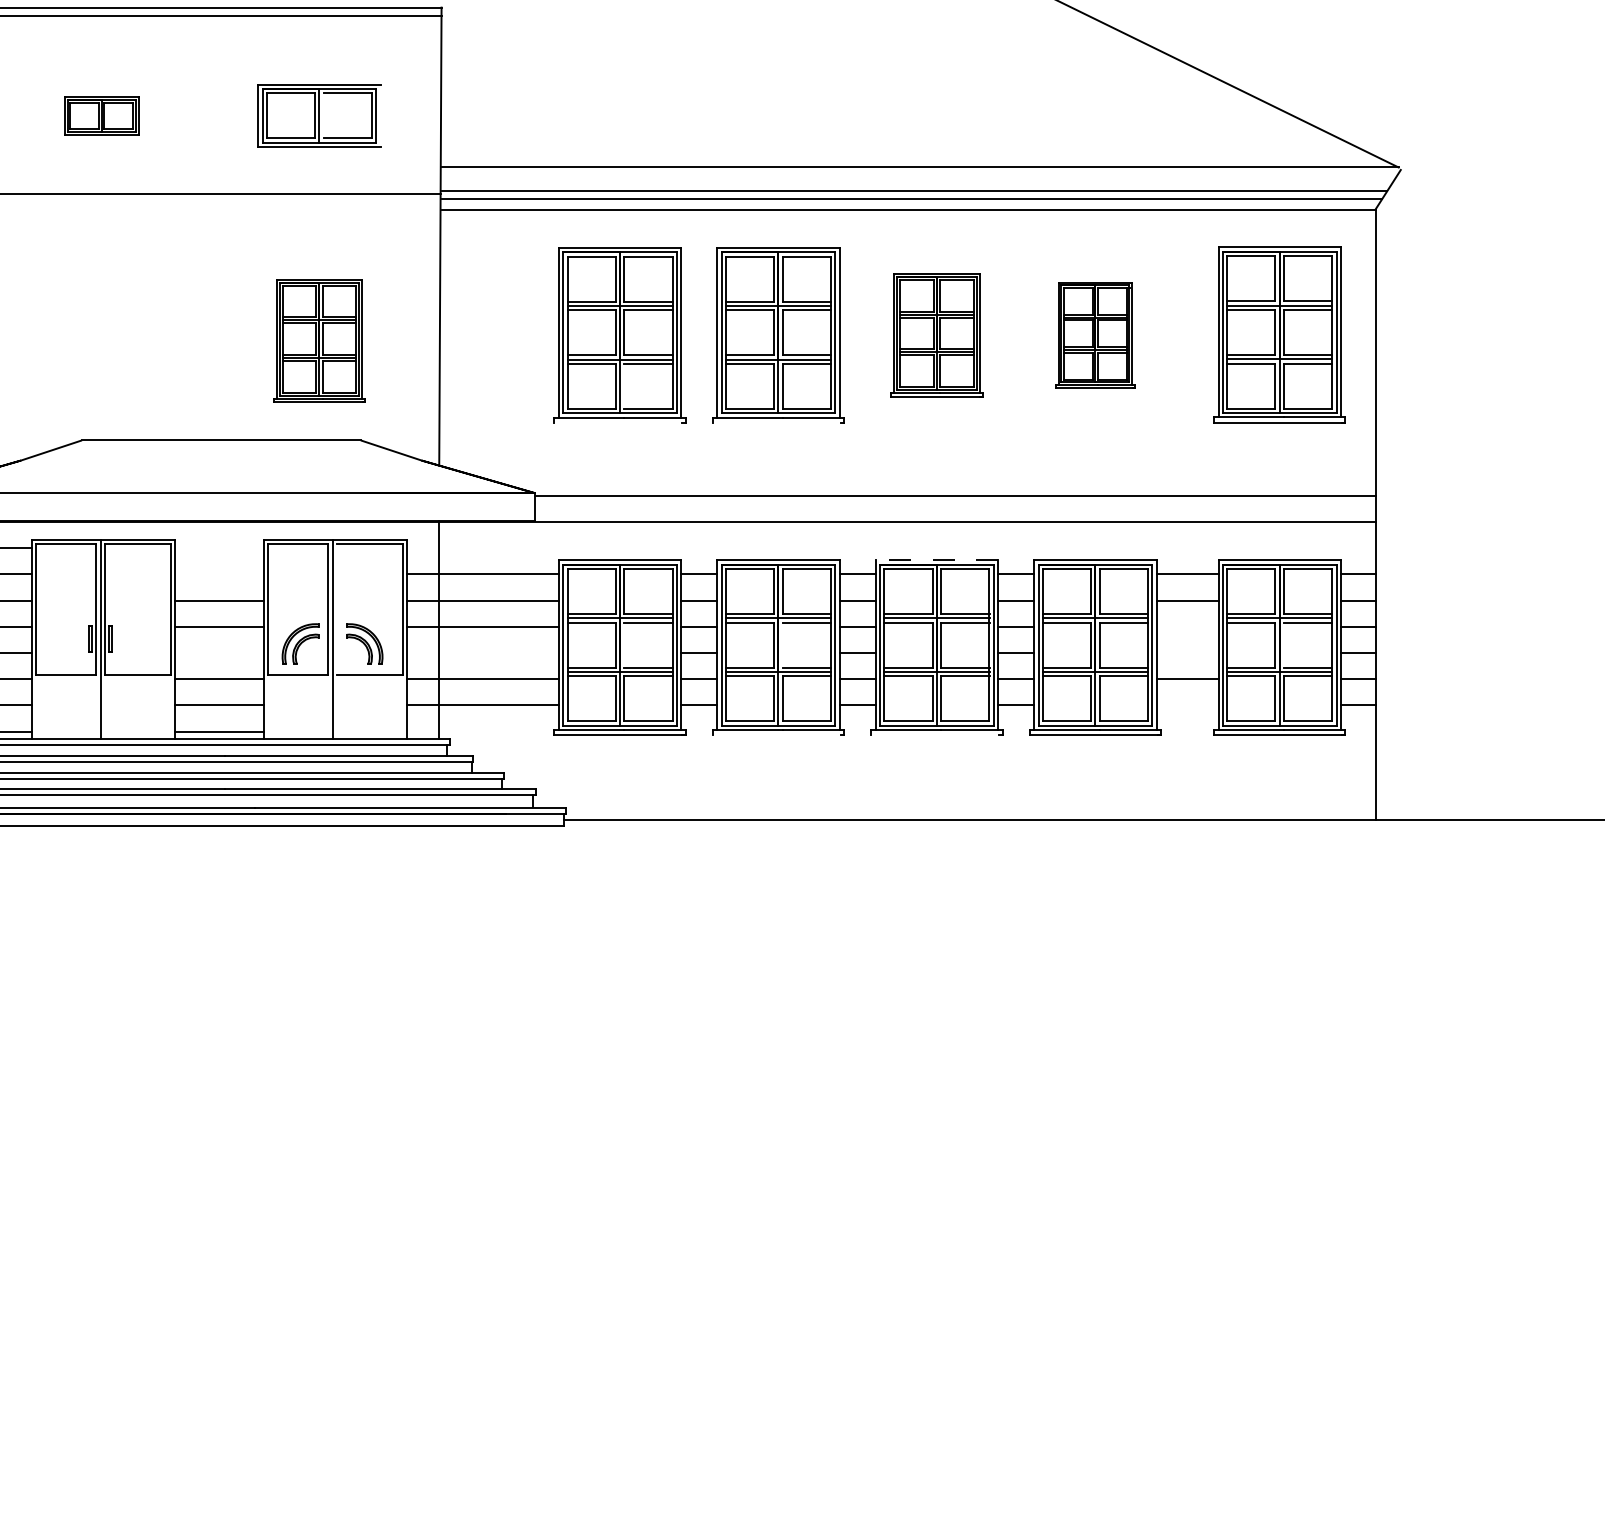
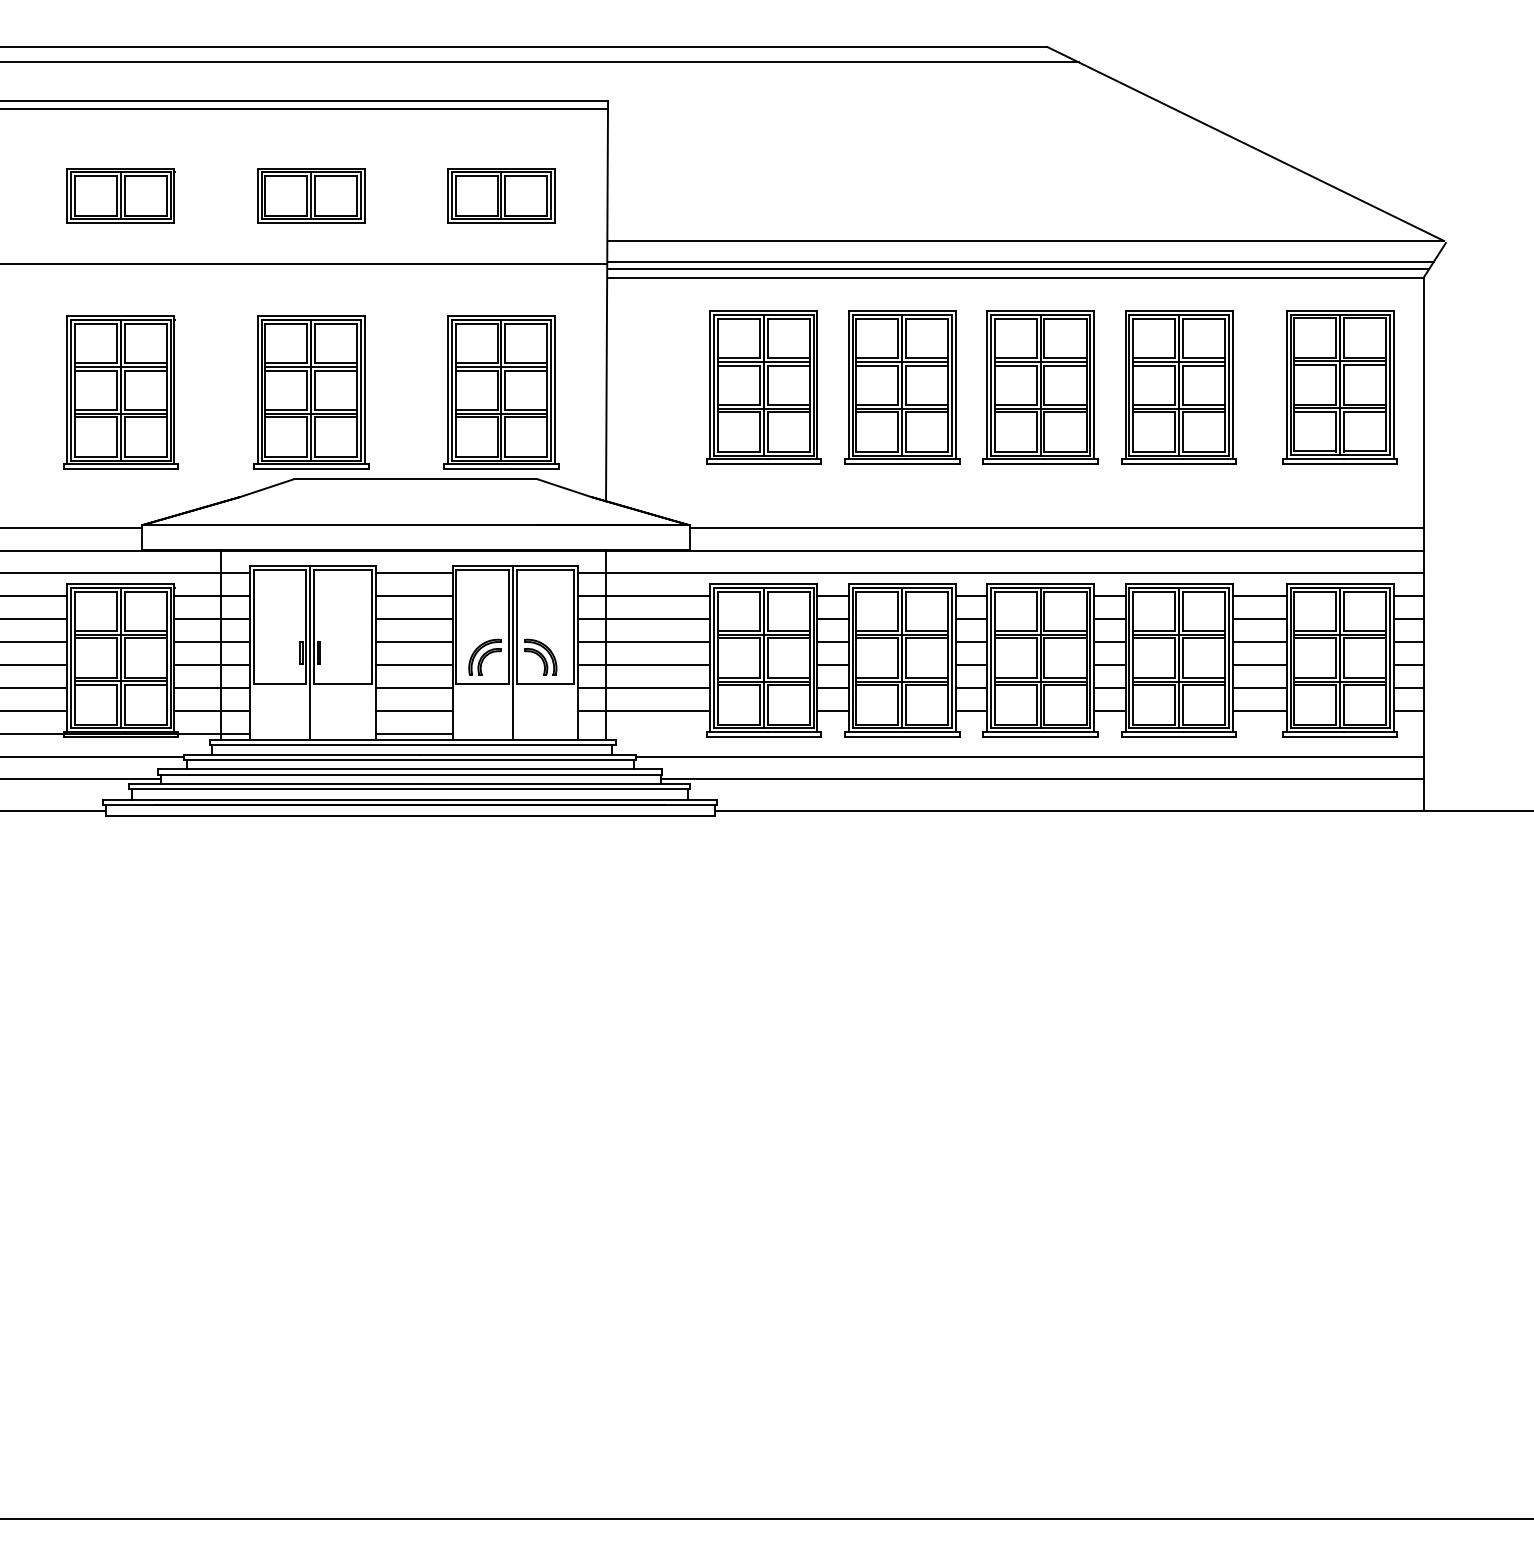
part: (102, 115) -> (311, 195), size x1.67
line: (324, 115) -> (505, 195), added
line: (380, 115) -> (554, 195), added
part: (936, 335) -> (1040, 387), size x1.43
part: (1094, 335) -> (1178, 387), size x1.67
part: (102, 341) -> (311, 392), added
part: (319, 341) -> (501, 392), size x1.43
line: (624, 385) -> (767, 431), added
line: (619, 422) -> (763, 463), added
line: (778, 422) -> (902, 463), added
line: (218, 548) -> (413, 573), added
line: (890, 548) -> (1000, 573), added
line: (936, 559) -> (1040, 583), dashed -> solid
line: (218, 574) -> (413, 596), added
line: (336, 609) -> (516, 626), added
line: (1187, 627) -> (1259, 642), added
line: (624, 644) -> (767, 657), added
line: (783, 644) -> (906, 657), added
line: (1283, 644) -> (1343, 657), added
line: (218, 653) -> (413, 665), added
line: (483, 653) -> (644, 665), added
line: (1187, 653) -> (1259, 665), added
line: (1187, 705) -> (1259, 710), added
line: (778, 734) -> (902, 736), added
line: (936, 734) -> (1040, 736), added
line: (924, 757) -> (1029, 756), added
line: (937, 784) -> (1041, 779), added

